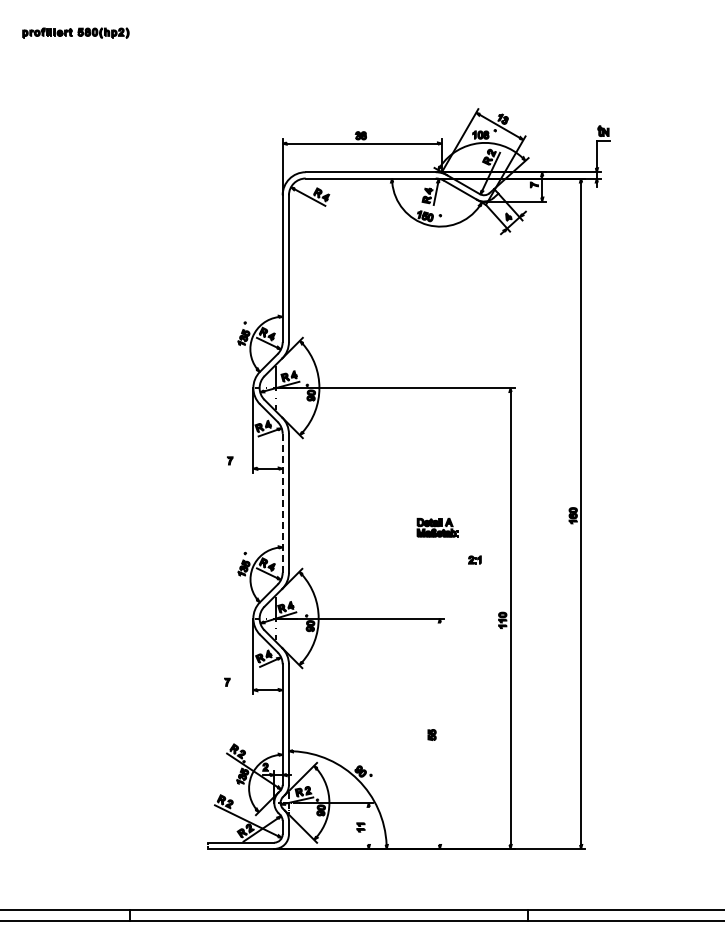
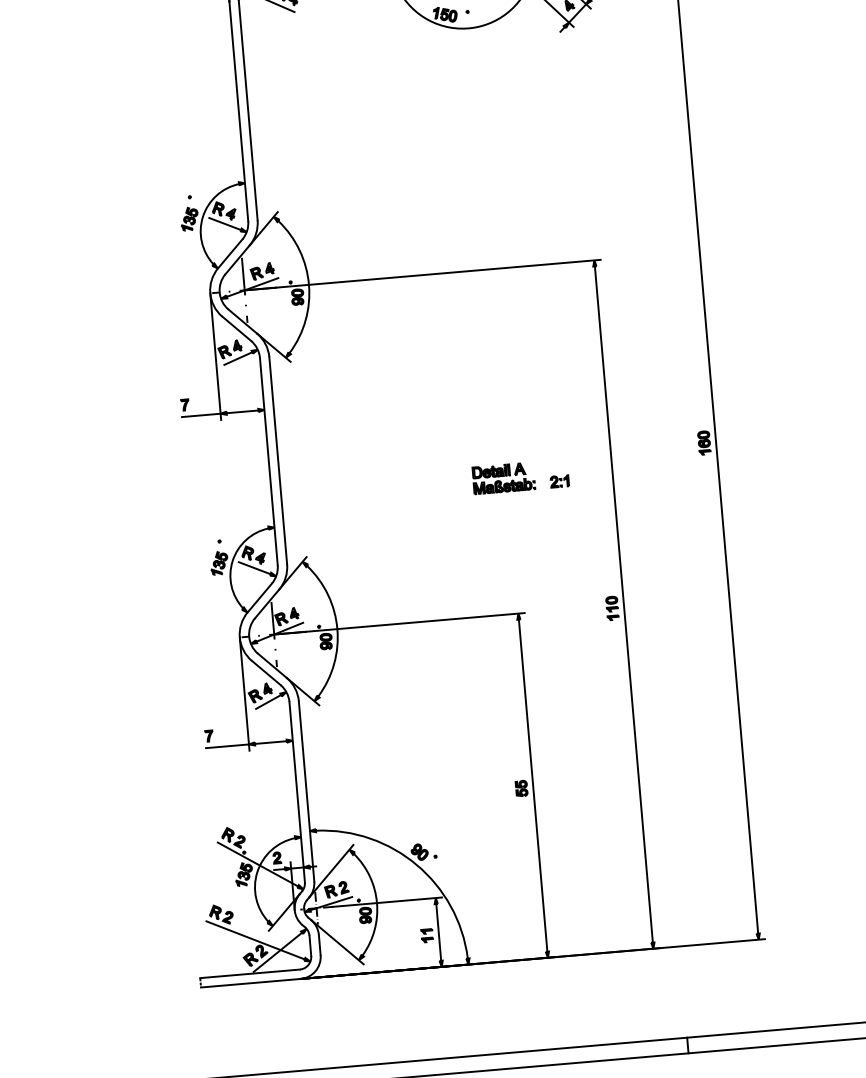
line: (240, 468) -> (201, 415), added
line: (282, 503) -> (268, 462), dashed -> solid
part: (474, 559) -> (559, 480), moved
line: (238, 690) -> (226, 746), added
line: (439, 733) -> (532, 785), added
line: (368, 825) -> (438, 931), added

